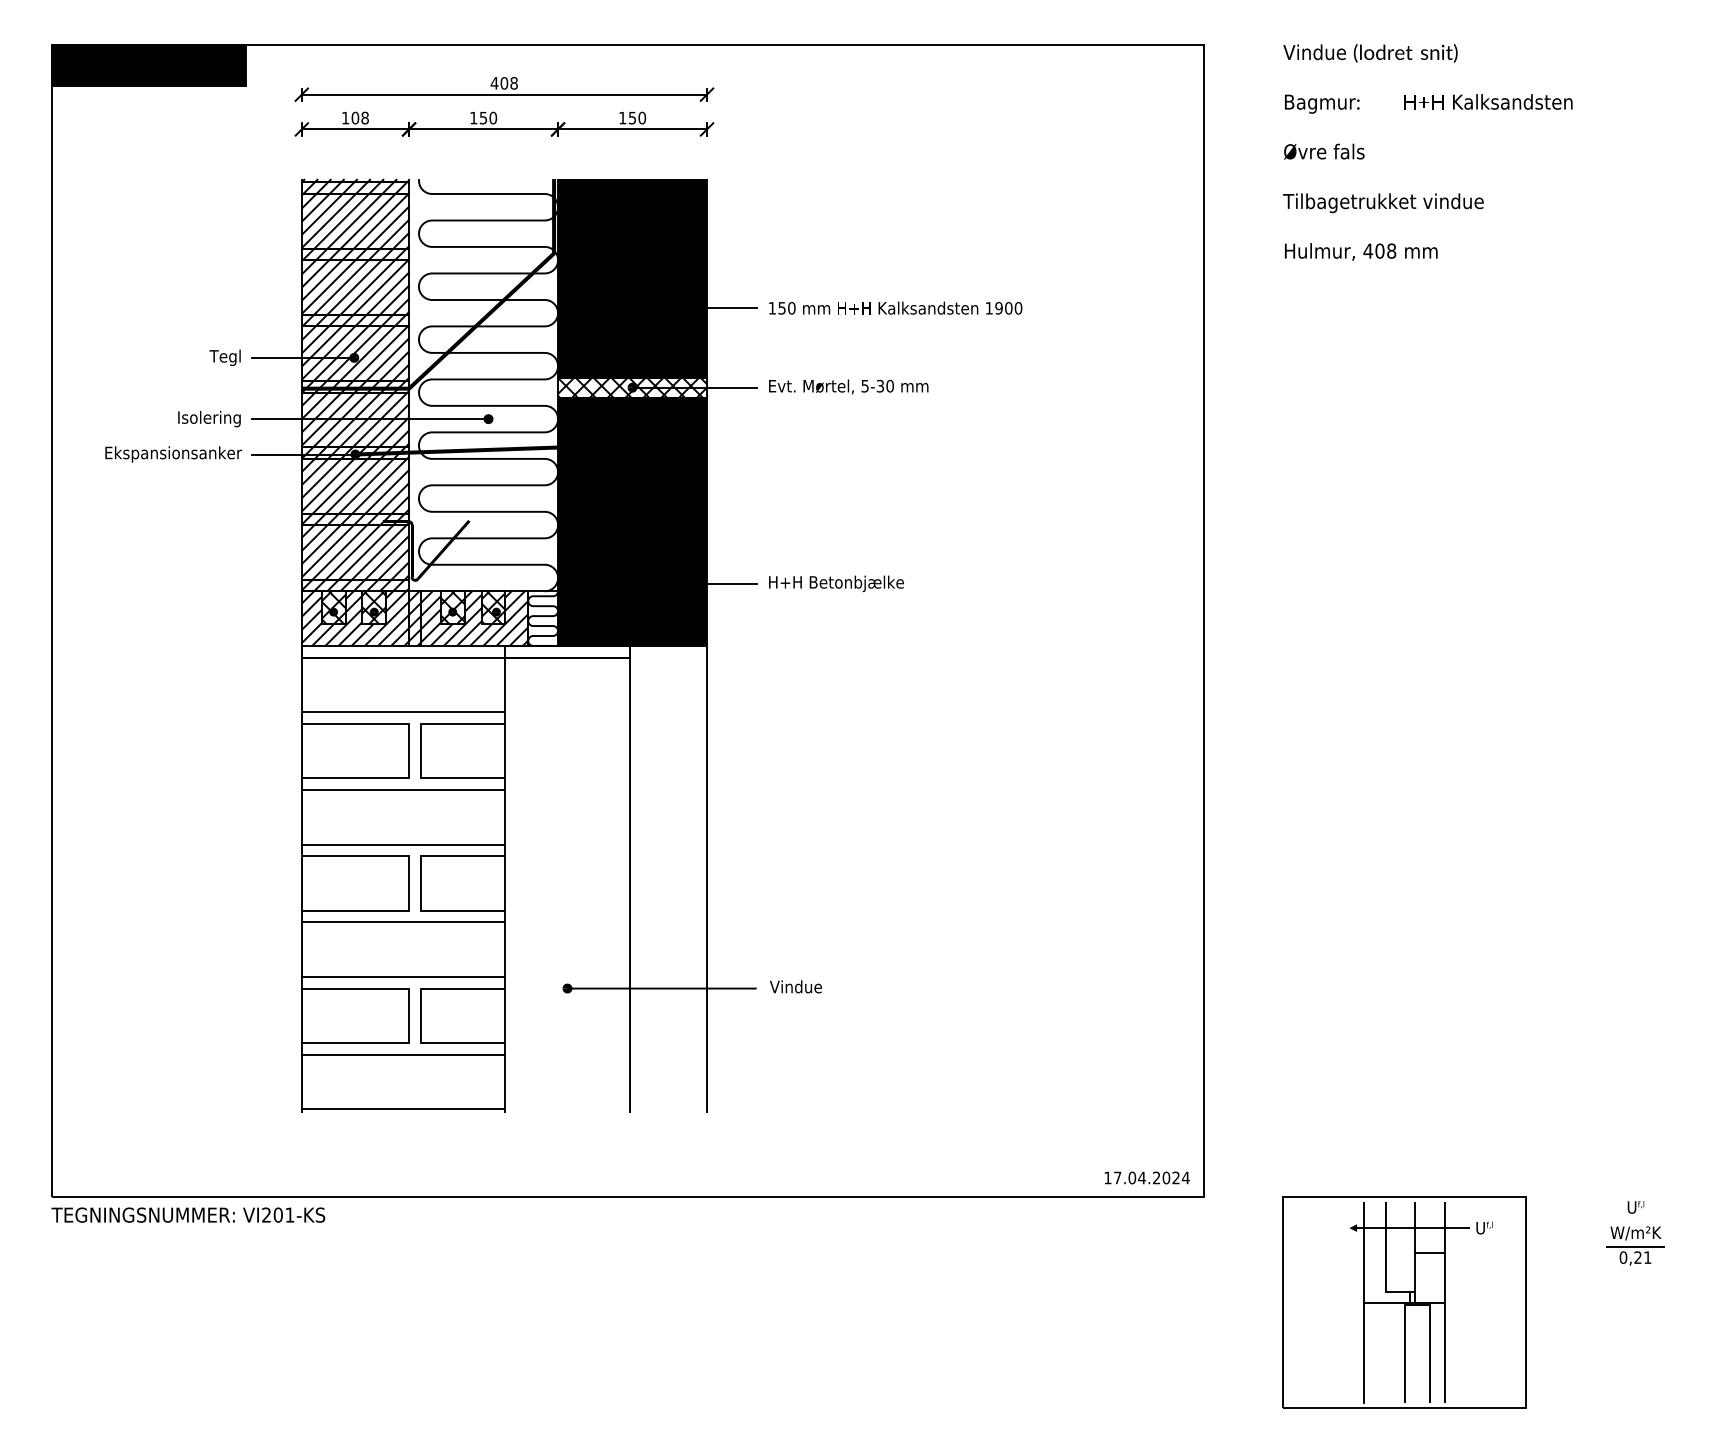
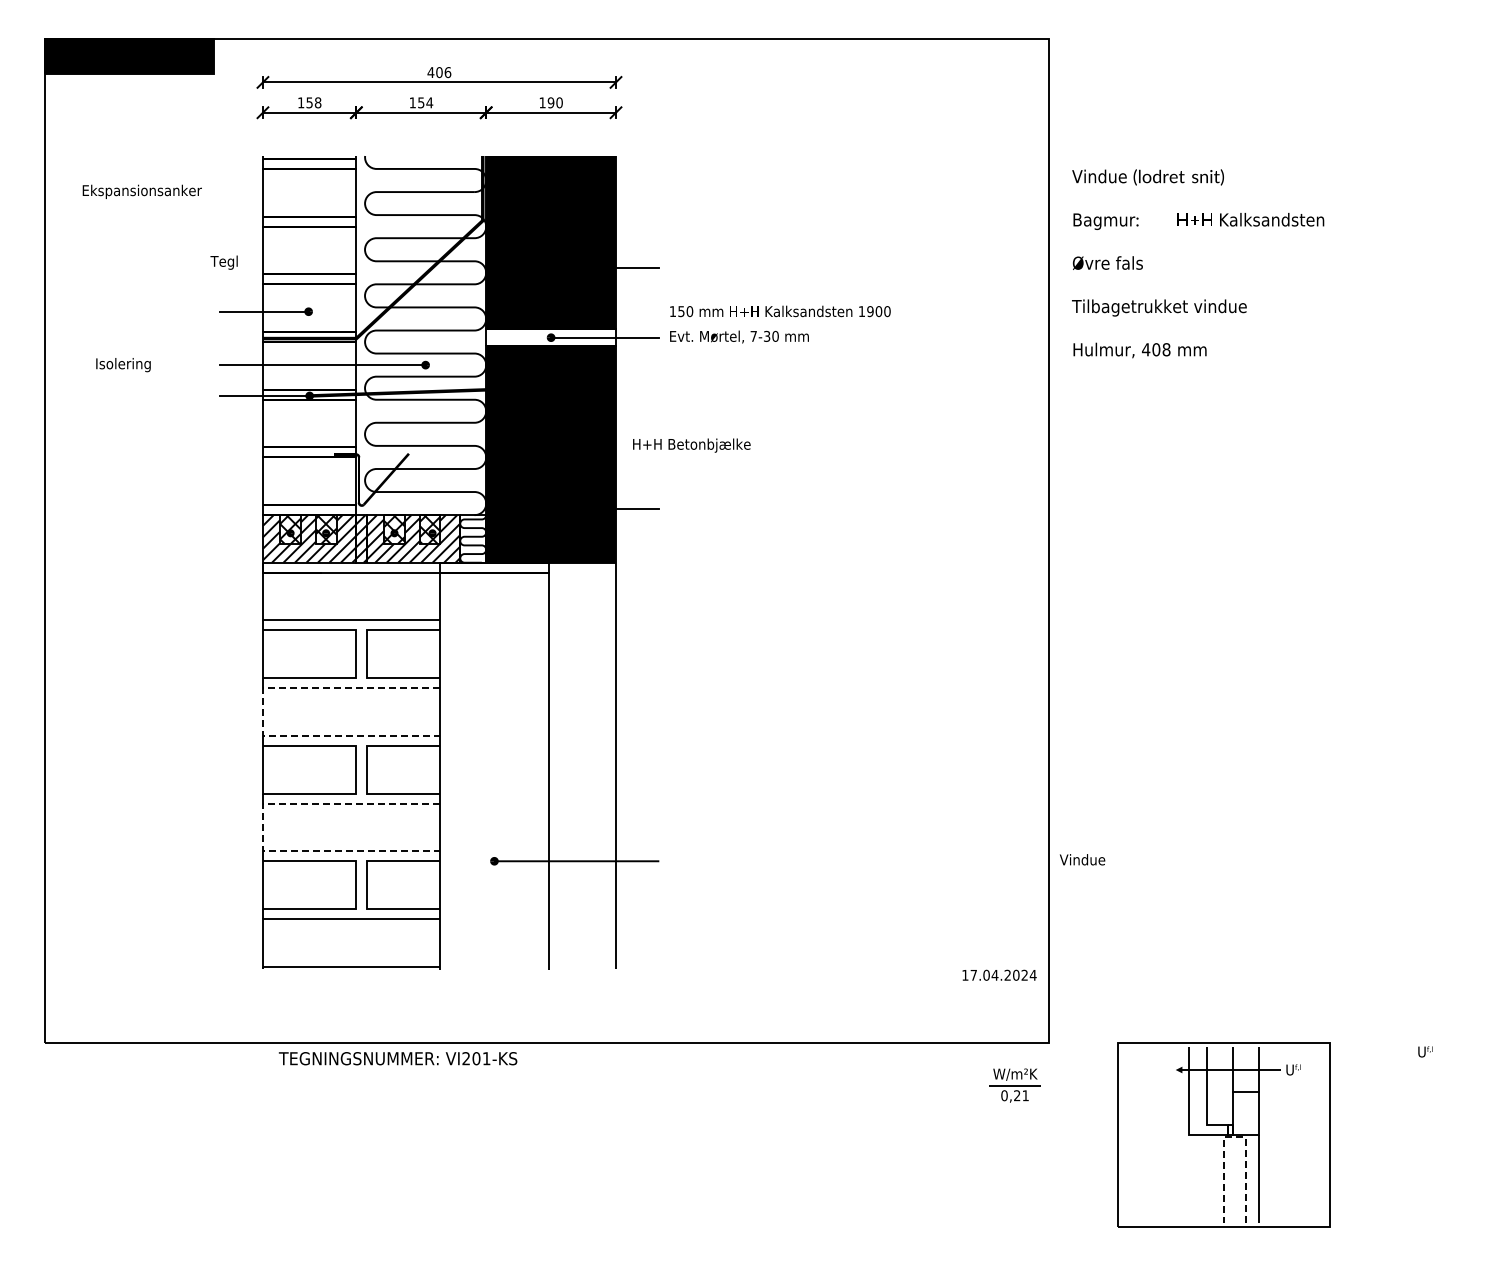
text: (513, 83) -> (447, 72), 408 -> 406
text: (355, 117) -> (309, 102), 108 -> 158
text: (492, 117) -> (429, 102), 150 -> 154
text: (631, 117) -> (550, 102), 150 -> 190
text: (1428, 152) -> (1198, 263), moved
text: (895, 308) -> (780, 311), moved
text: (224, 357) -> (223, 262), moved
hatch: (355, 385) -> (309, 335), removed
text: (864, 386) -> (753, 336), 5-30 -> 7-30
hatch: (632, 387) -> (551, 337), removed
text: (209, 419) -> (123, 365), moved
text: (172, 453) -> (141, 191), moved
text: (836, 583) -> (691, 445), moved
line: (301, 817) -> (262, 712), solid -> dashed
line: (301, 949) -> (262, 827), solid -> dashed
text: (795, 986) -> (1082, 859), moved
text: (1147, 1177) -> (999, 974), moved
text: (187, 1214) -> (397, 1058), moved
part: (1634, 1245) -> (1014, 1085), moved
line: (1416, 1304) -> (1234, 1136), solid -> dashed
line: (1364, 1352) -> (1188, 1178), removed

